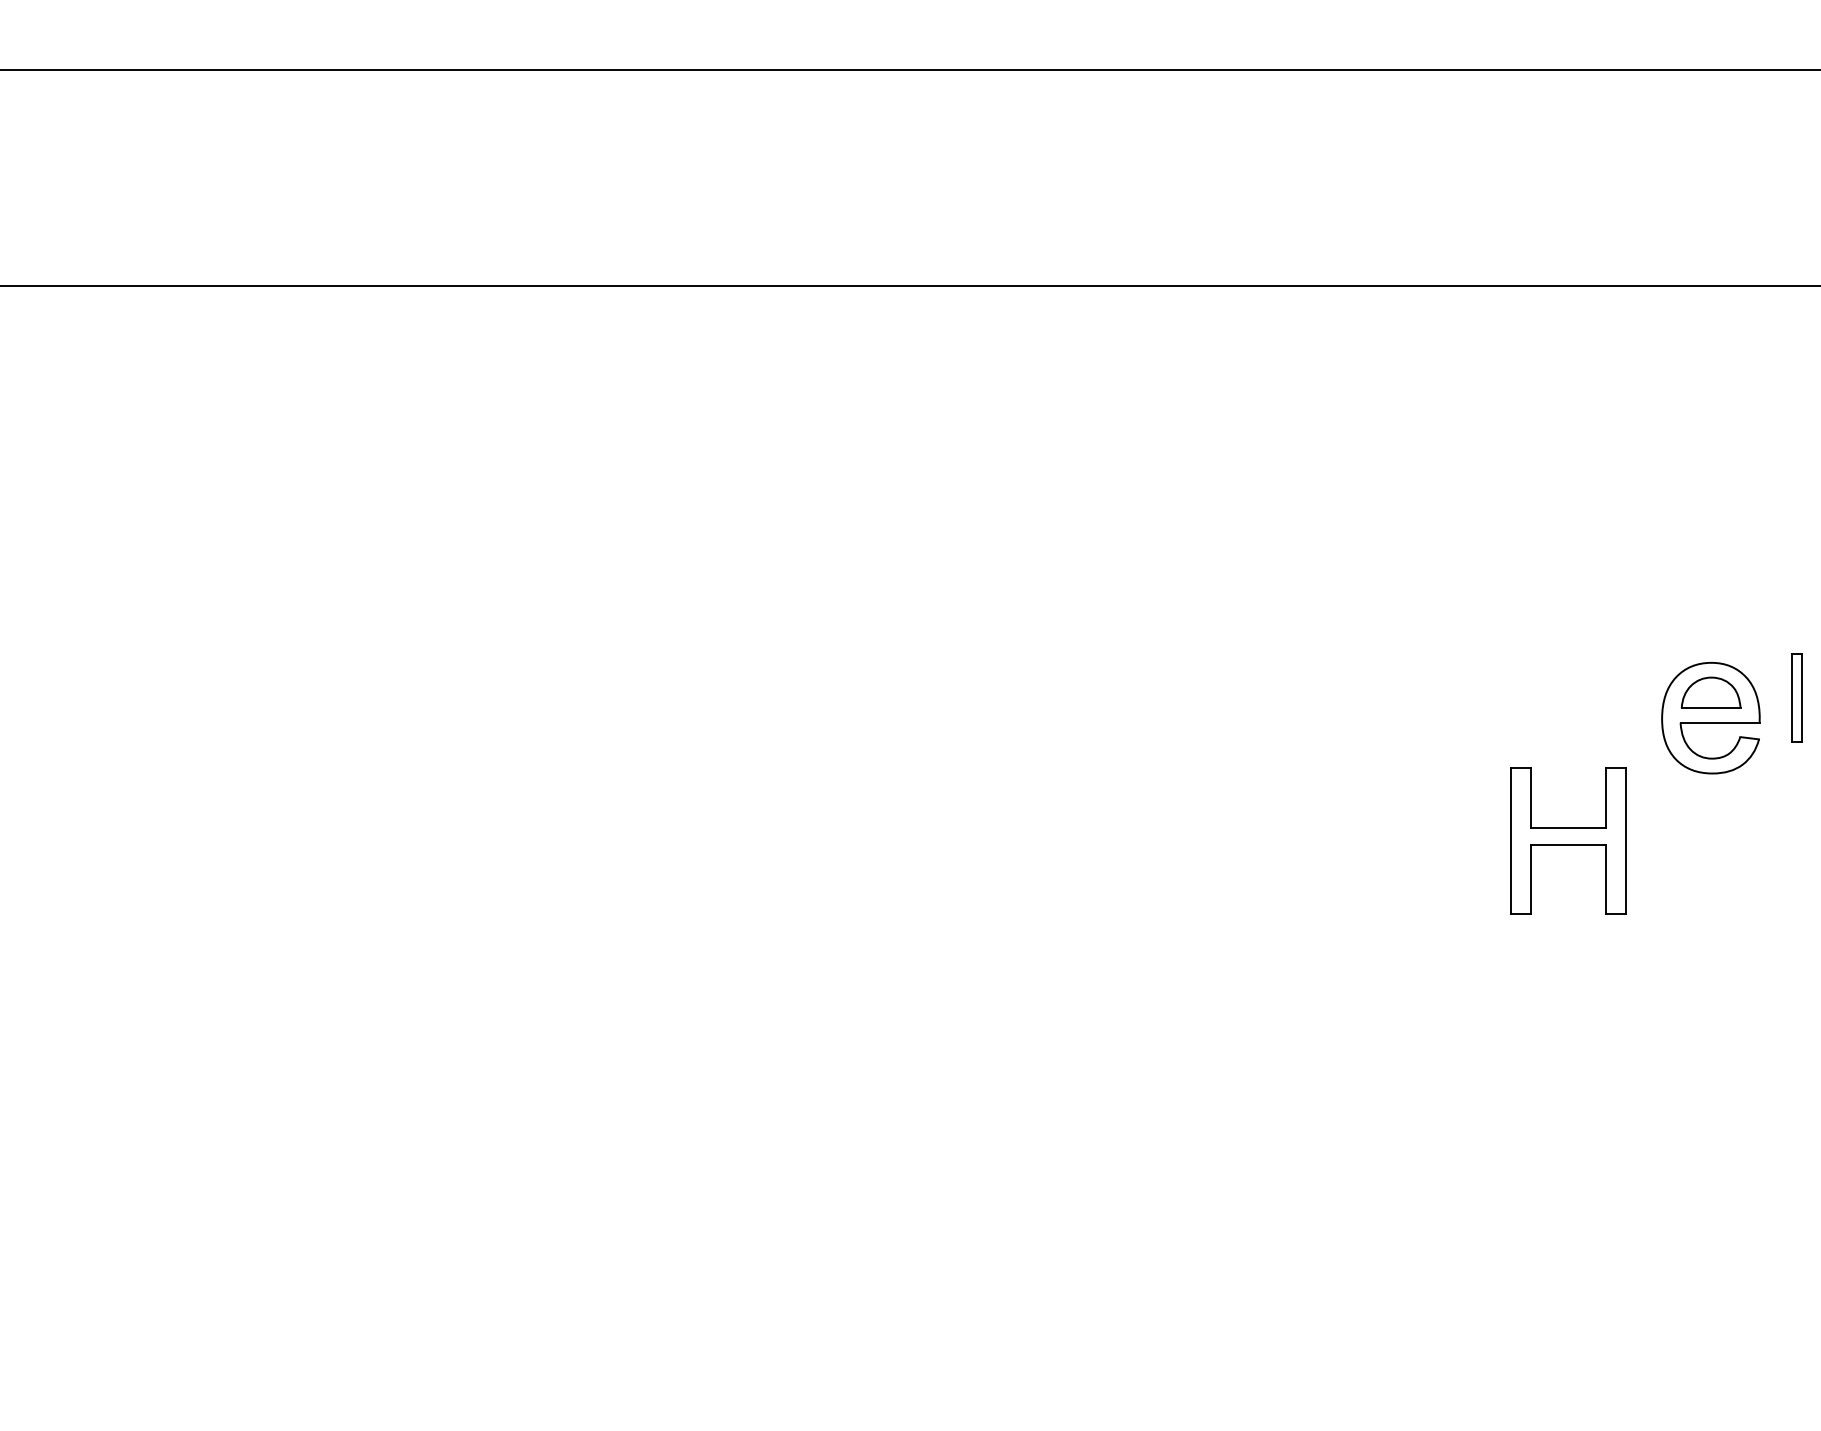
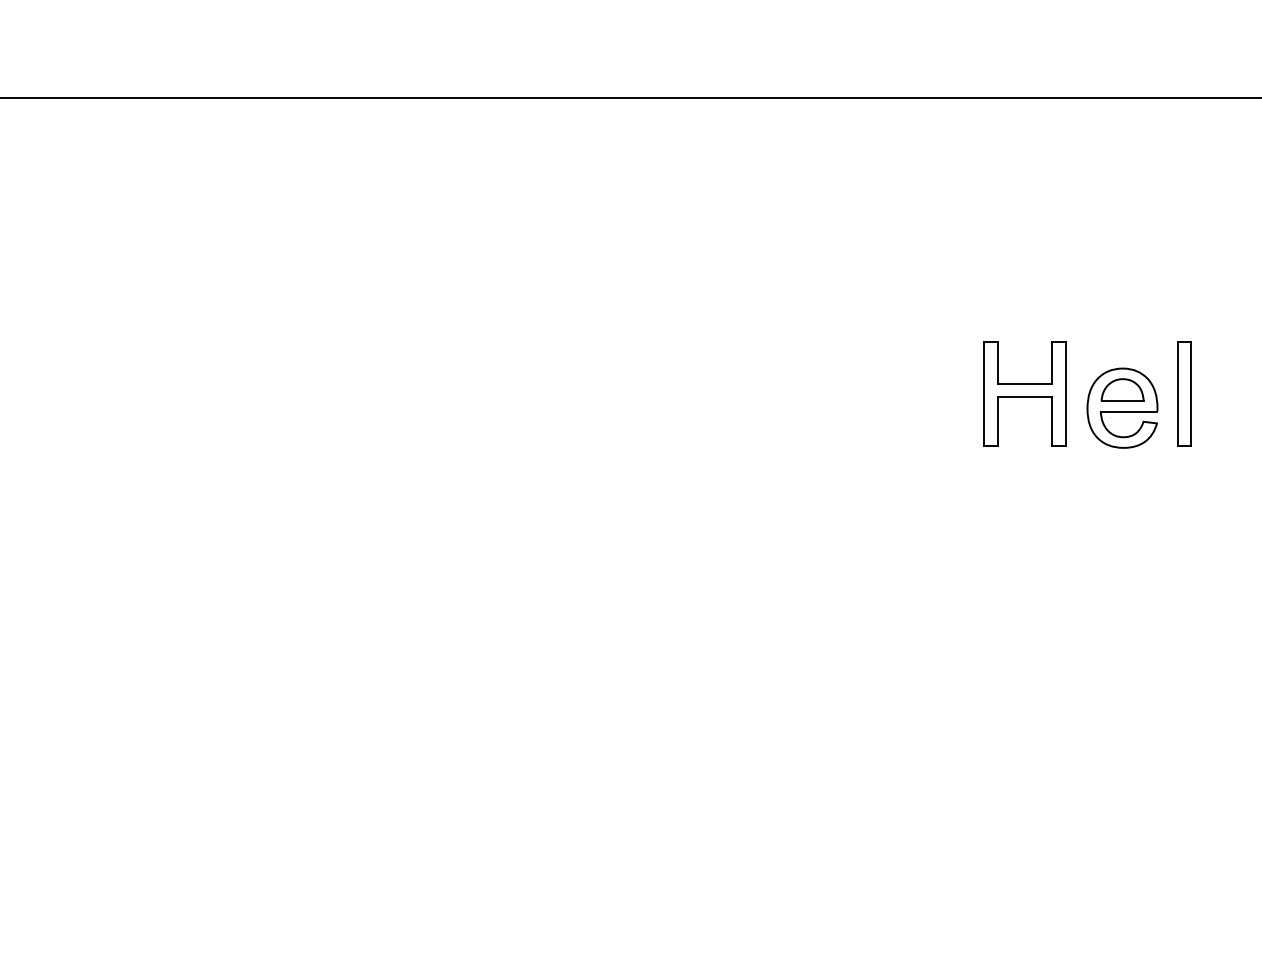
part: (1796, 697) -> (1183, 393), size x1.67
part: (1568, 840) -> (1024, 393), moved

